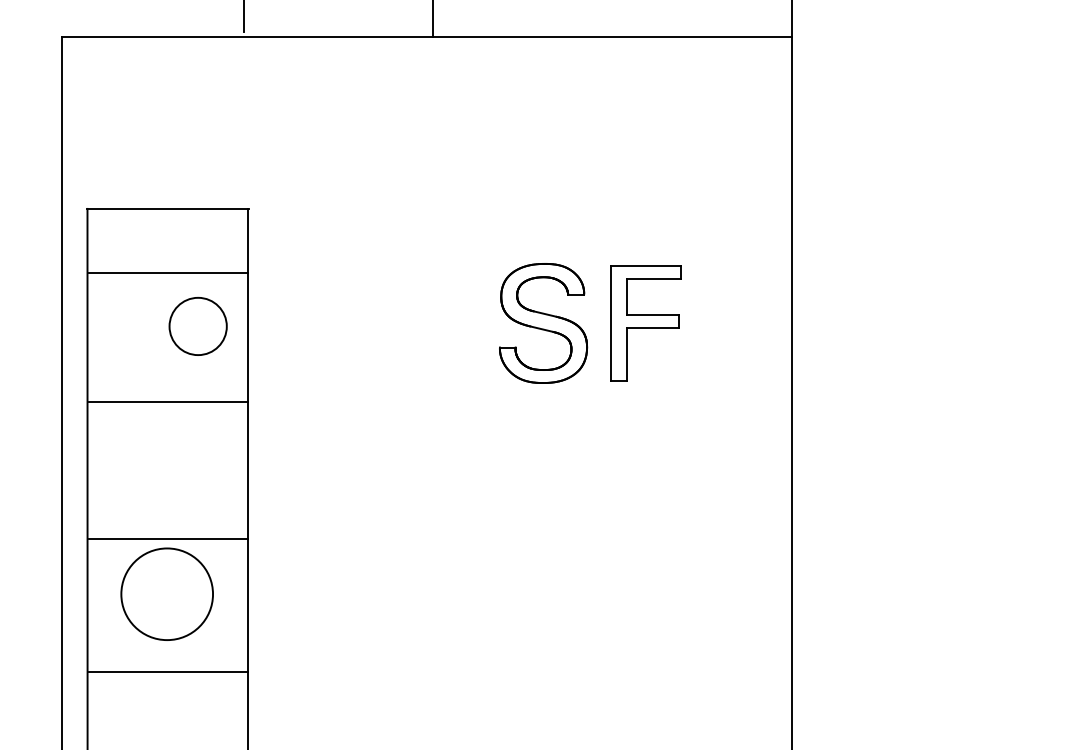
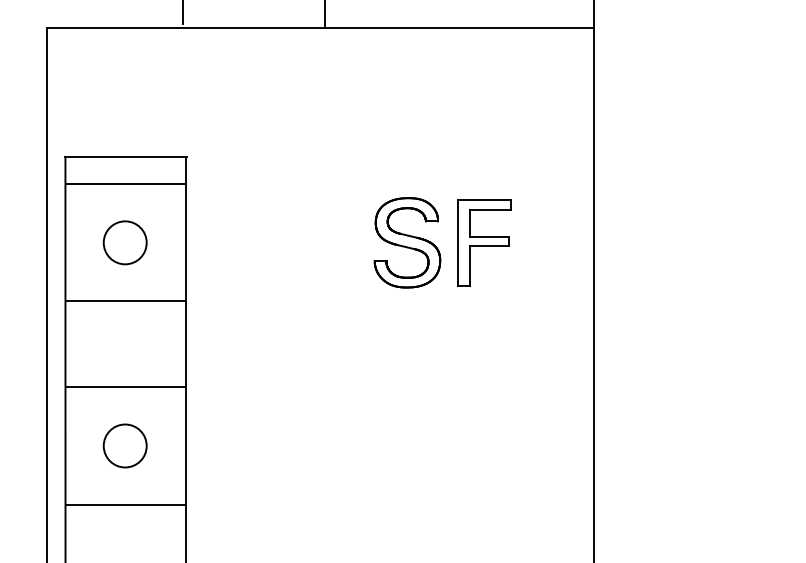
line: (167, 273) -> (125, 184), moved
circle: (197, 326) -> (124, 242), moved
line: (167, 539) -> (125, 387), moved
circle: (166, 593) -> (124, 445), size x0.62

